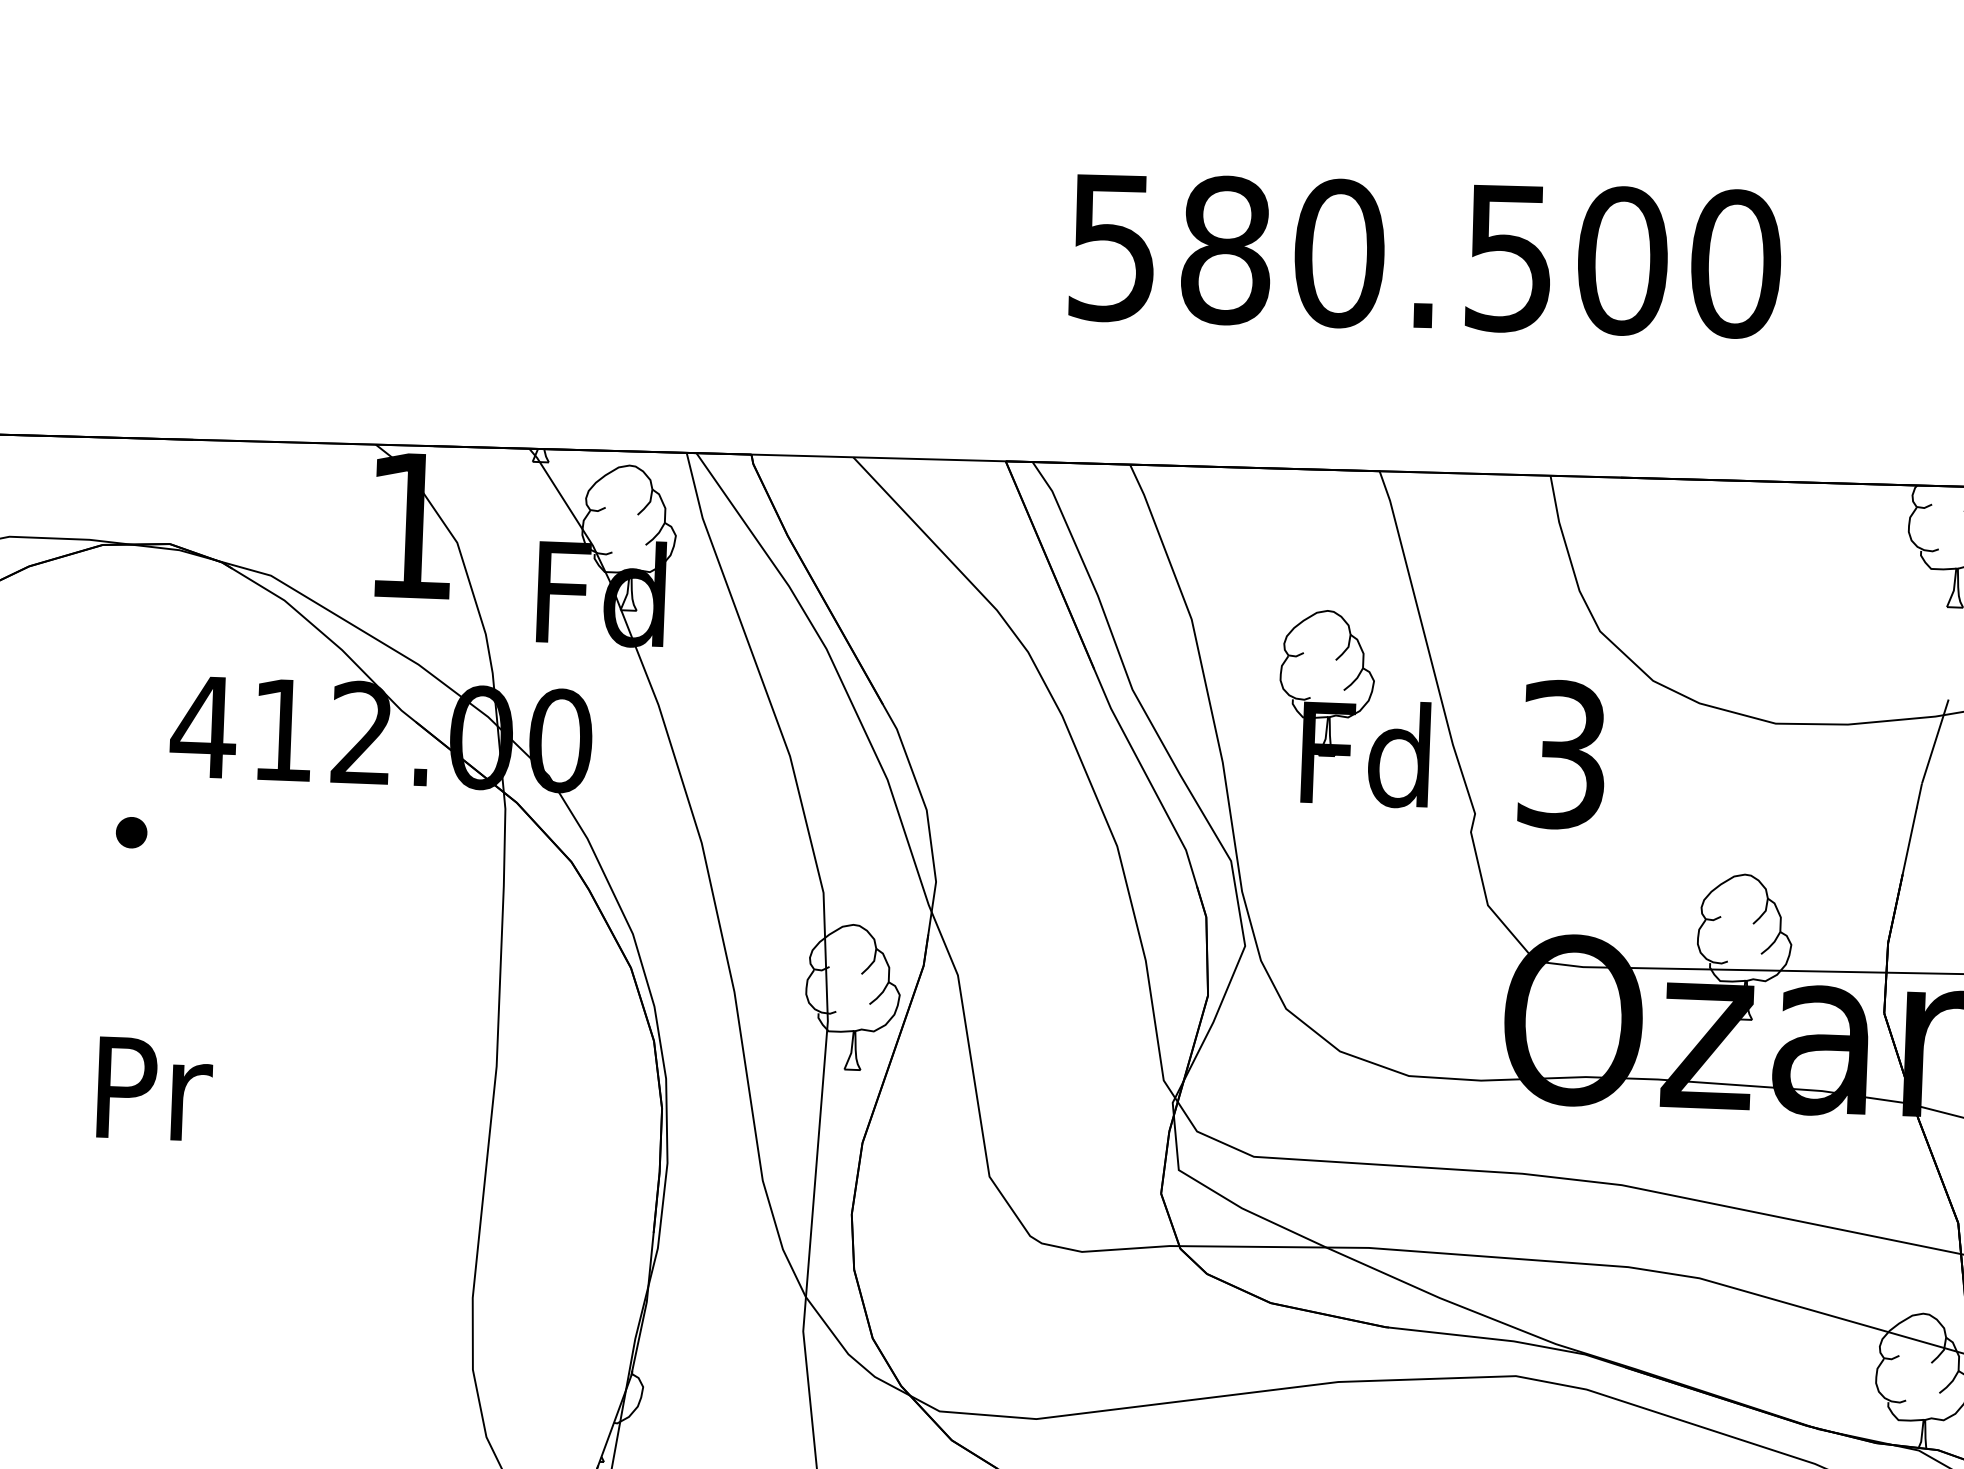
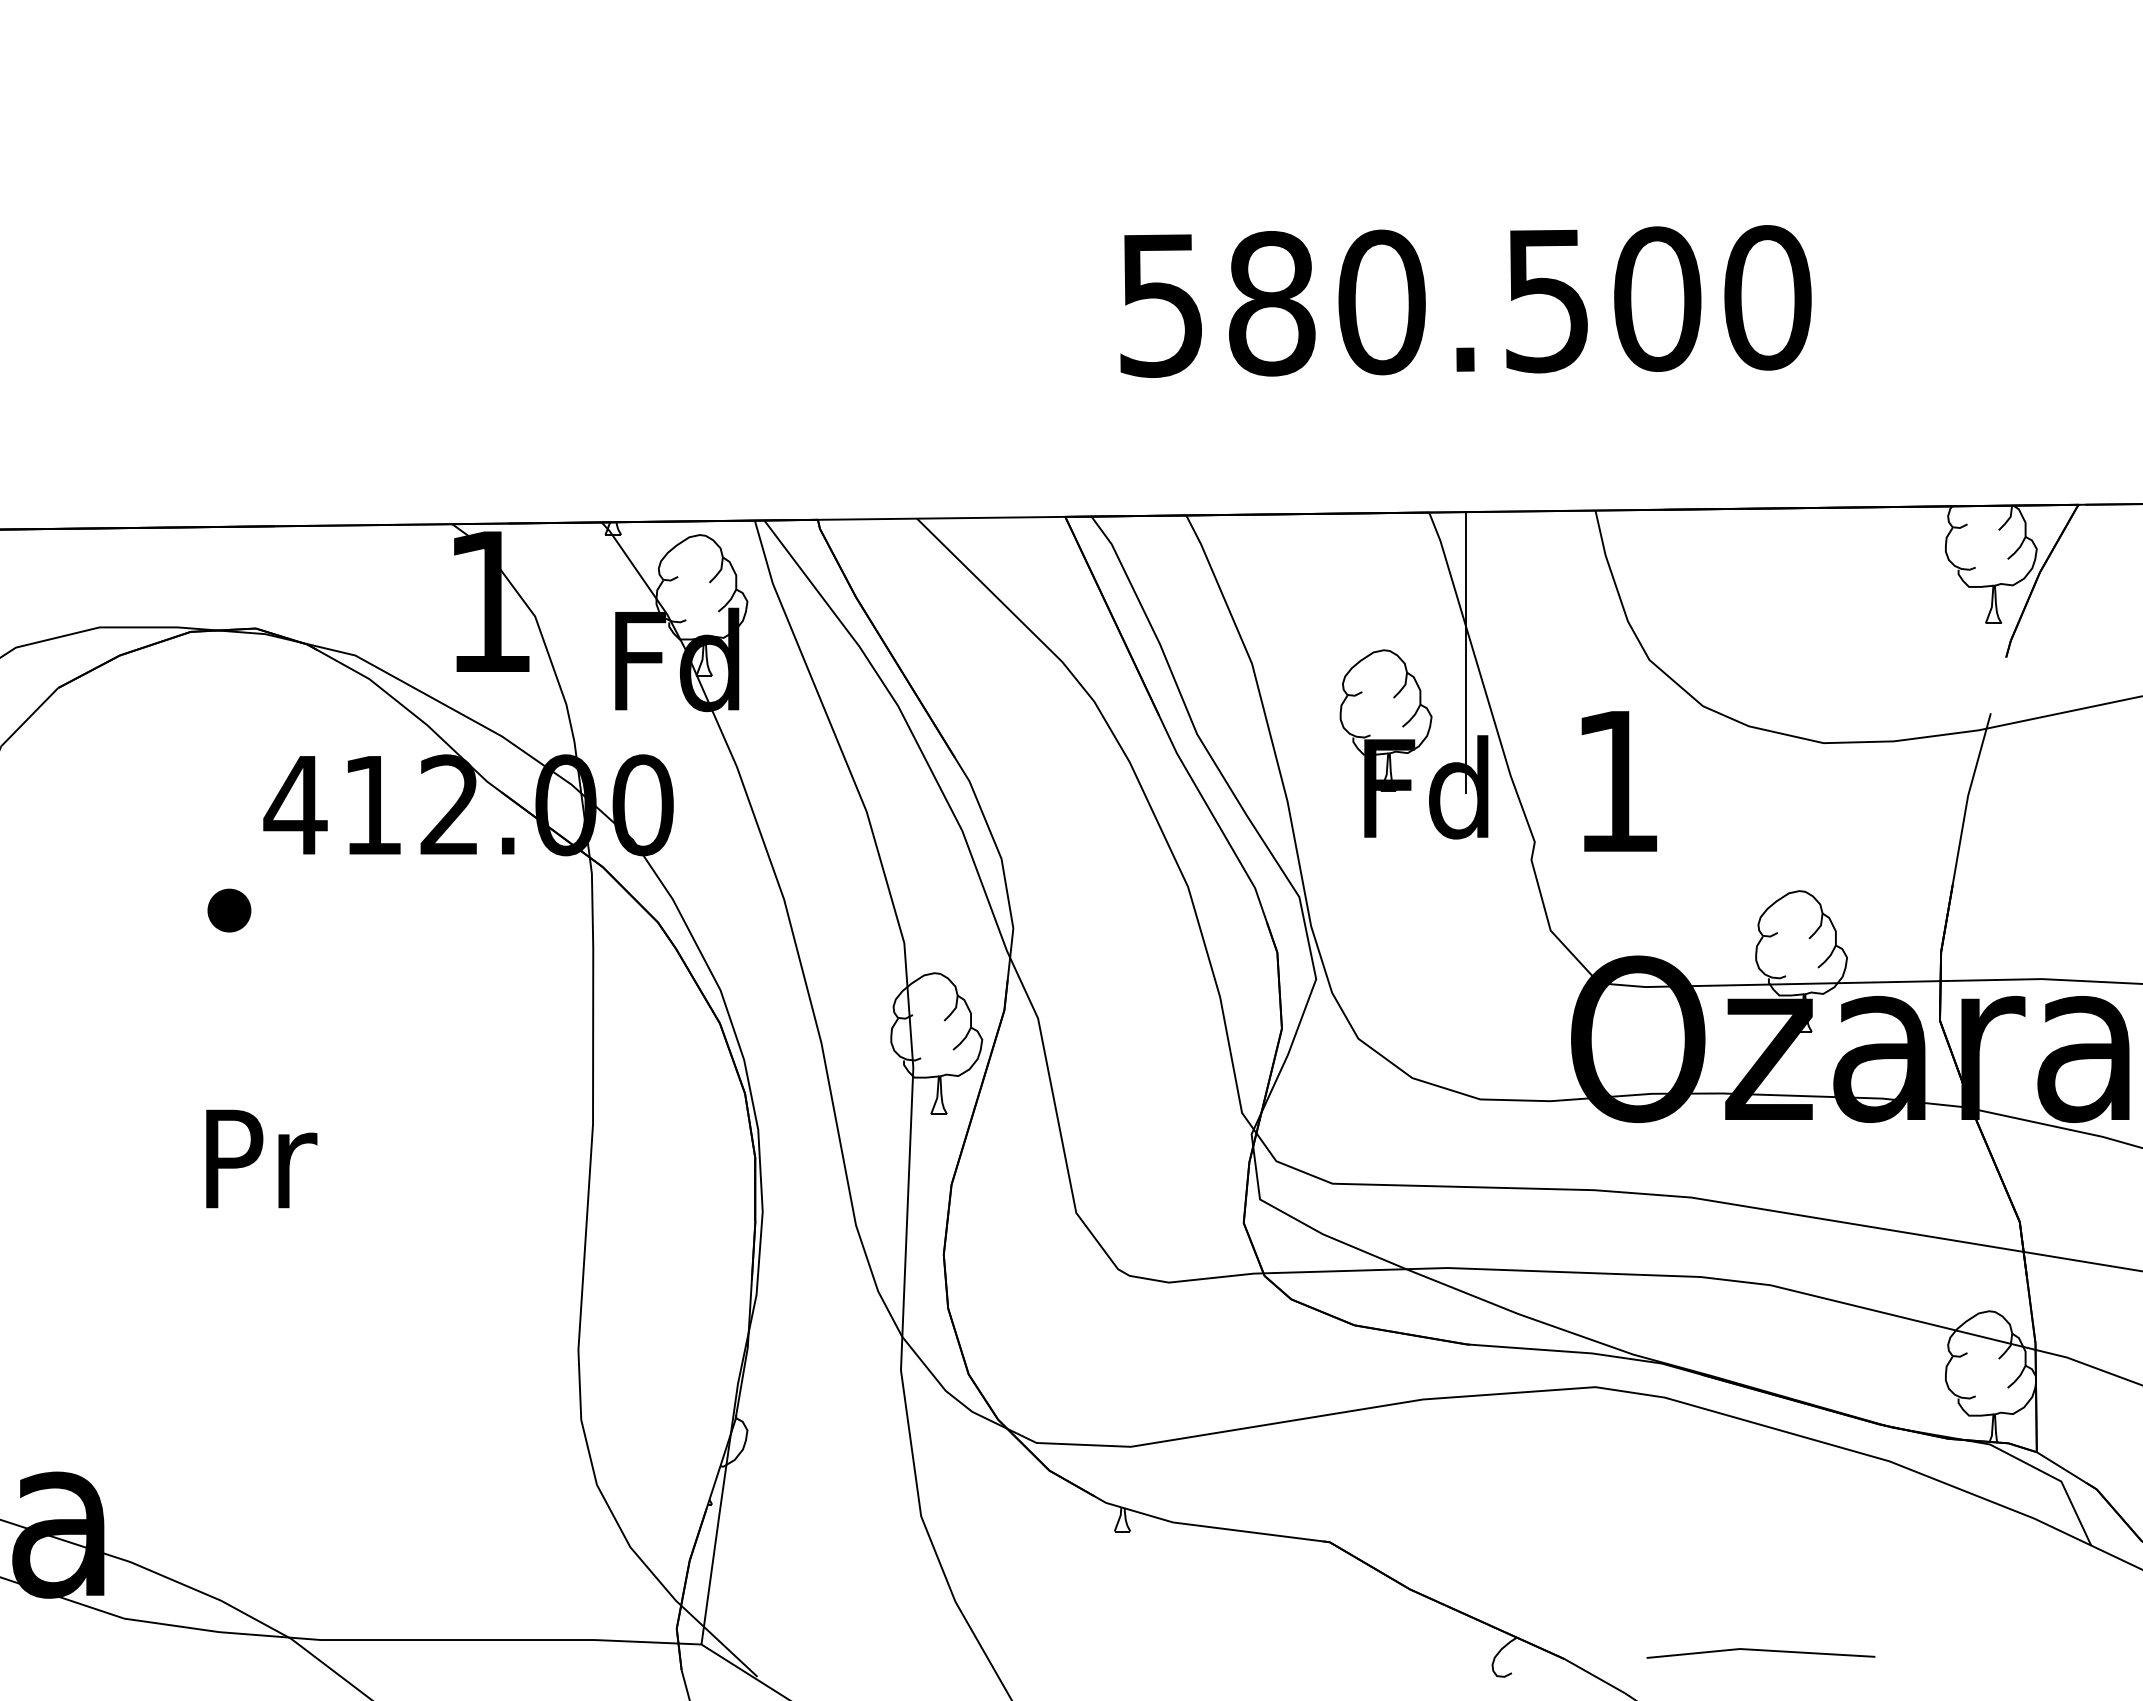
line: (1411, 616) -> (1465, 652), added
text: (1562, 754) -> (1617, 781), 3 -> 1
part: (131, 832) -> (229, 910), size x1.43

